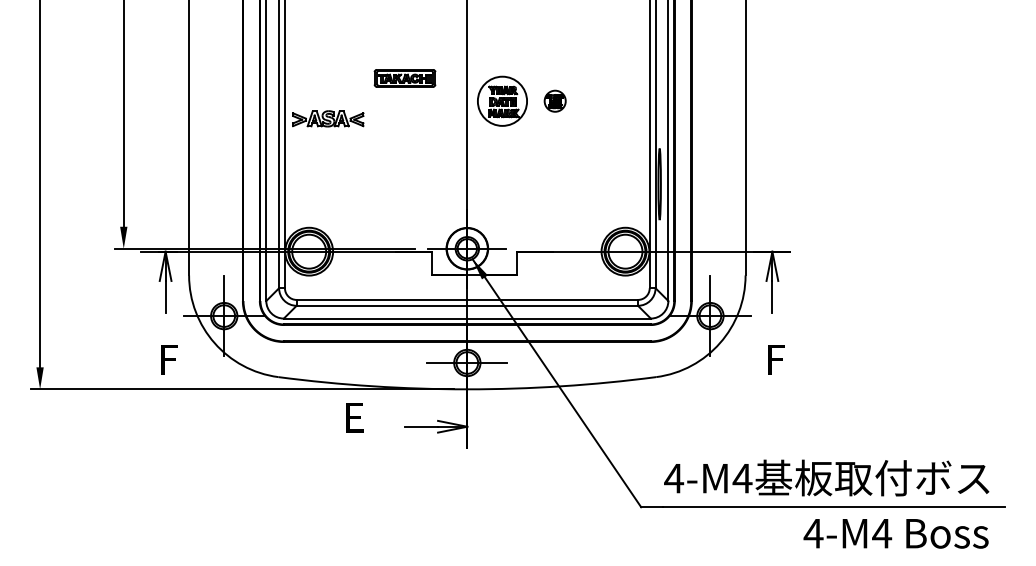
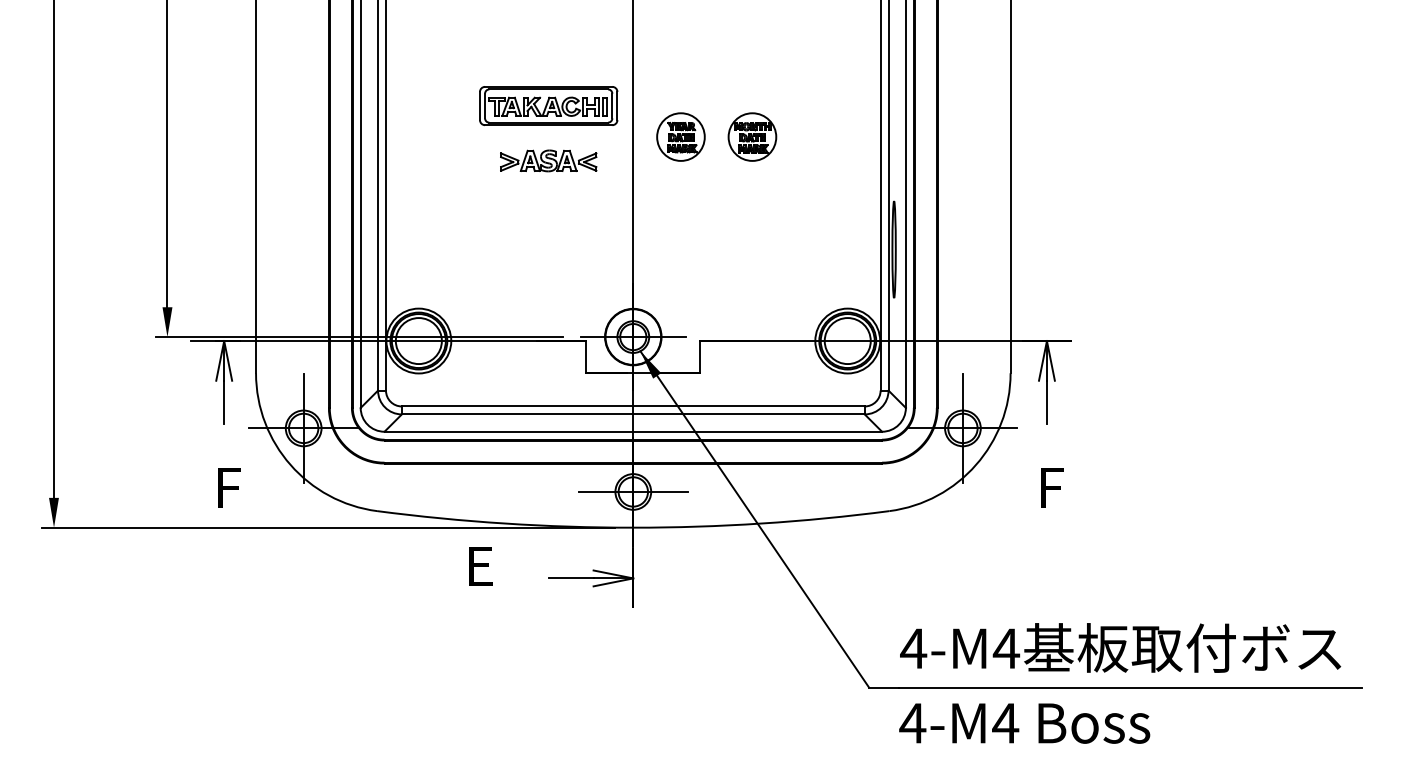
part: (404, 77) -> (548, 105), size x1.67
part: (502, 100) -> (680, 136), size x0.71
part: (555, 100) -> (752, 136), size x1.67
part: (328, 118) -> (548, 160), moved
text: (895, 533) -> (1024, 723), moved

